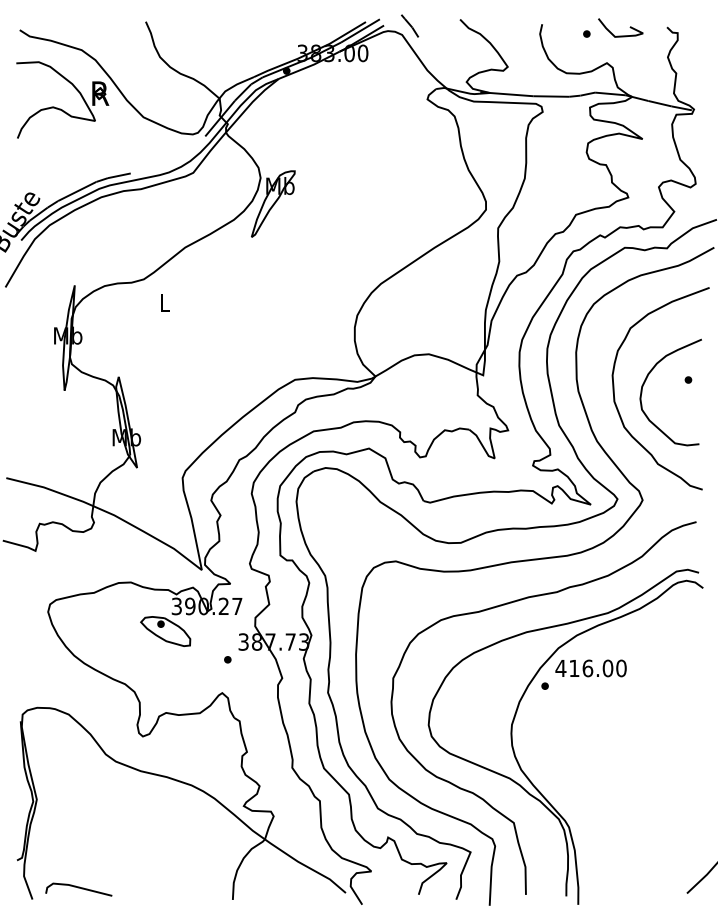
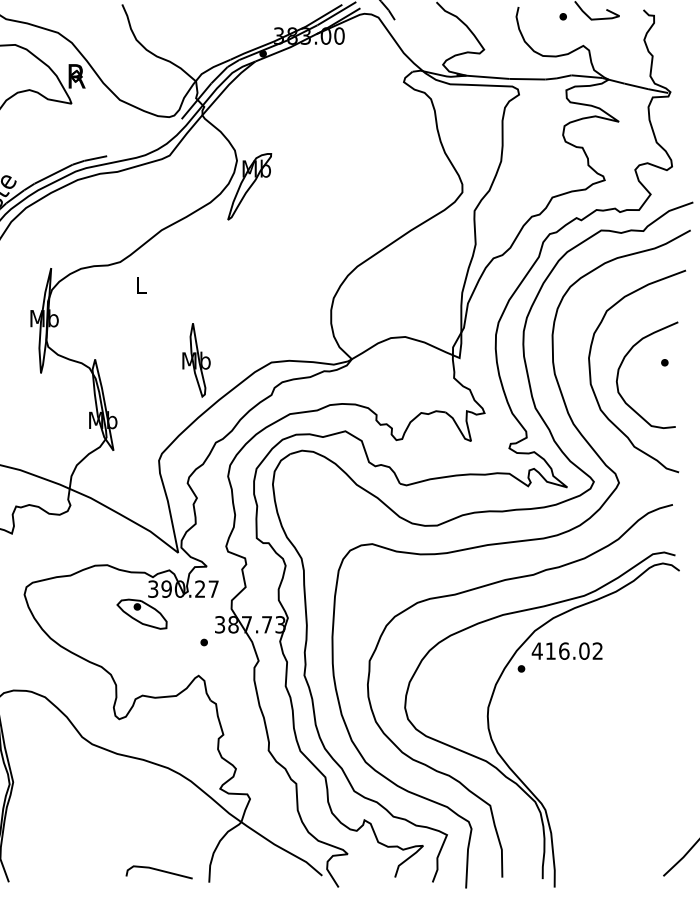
part: (220, 377) -> (196, 360), added
text: (621, 668) -> (597, 651), 416.00 -> 416.02
line: (78, 888) -> (158, 871), moved

